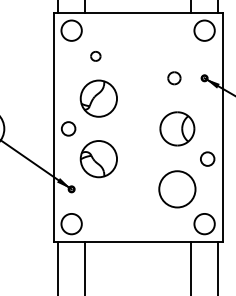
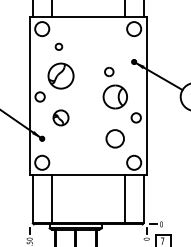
part: (174, 78) -> (109, 72), moved
part: (98, 158) -> (60, 117), size x0.6
circle: (176, 188) -> (114, 138), size x0.7

